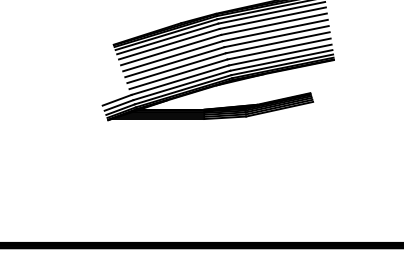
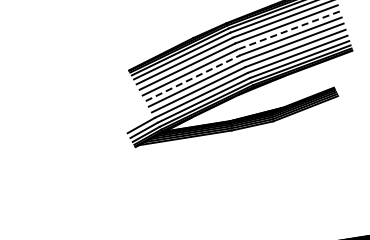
line: (275, 30) -> (288, 30), solid -> dashed
line: (174, 62) -> (192, 78), solid -> dashed

